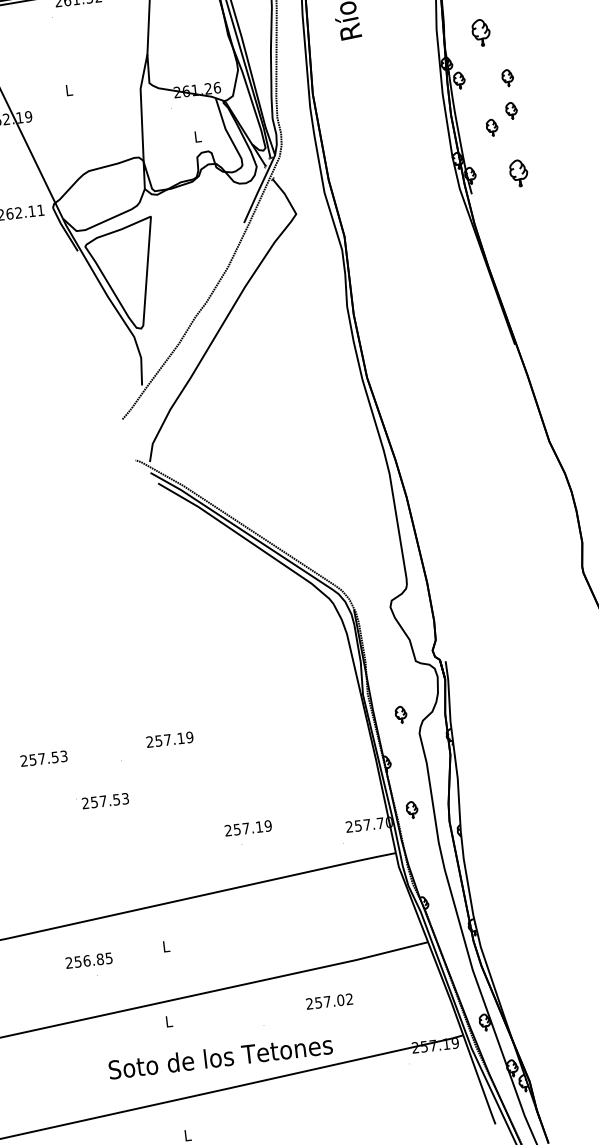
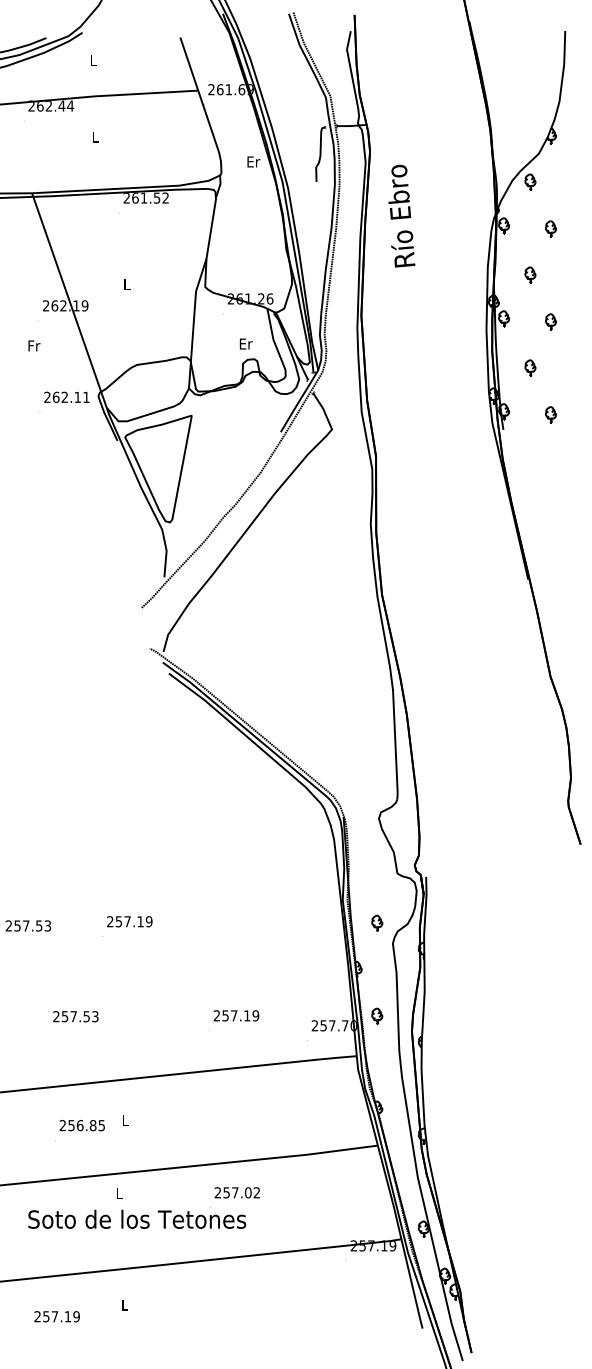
part: (481, 31) -> (530, 274), size x0.62
part: (511, 110) -> (550, 353), removed
text: (197, 136) -> (245, 343), L -> Er
part: (518, 172) -> (550, 414), size x0.62
text: (169, 739) -> (129, 921), moved
text: (103, 801) -> (73, 1016), moved
text: (248, 827) -> (236, 1015), moved
text: (88, 960) -> (81, 1125), moved
text: (328, 1001) -> (236, 1192), moved
text: (220, 1056) -> (137, 1218), moved

